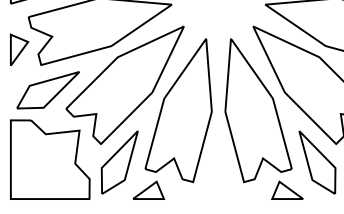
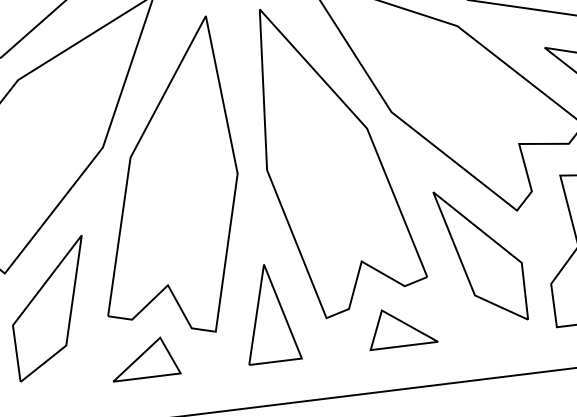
part: (218, 176) -> (269, 312), added
part: (148, 189) -> (144, 356), moved
part: (287, 189) -> (401, 325), moved

